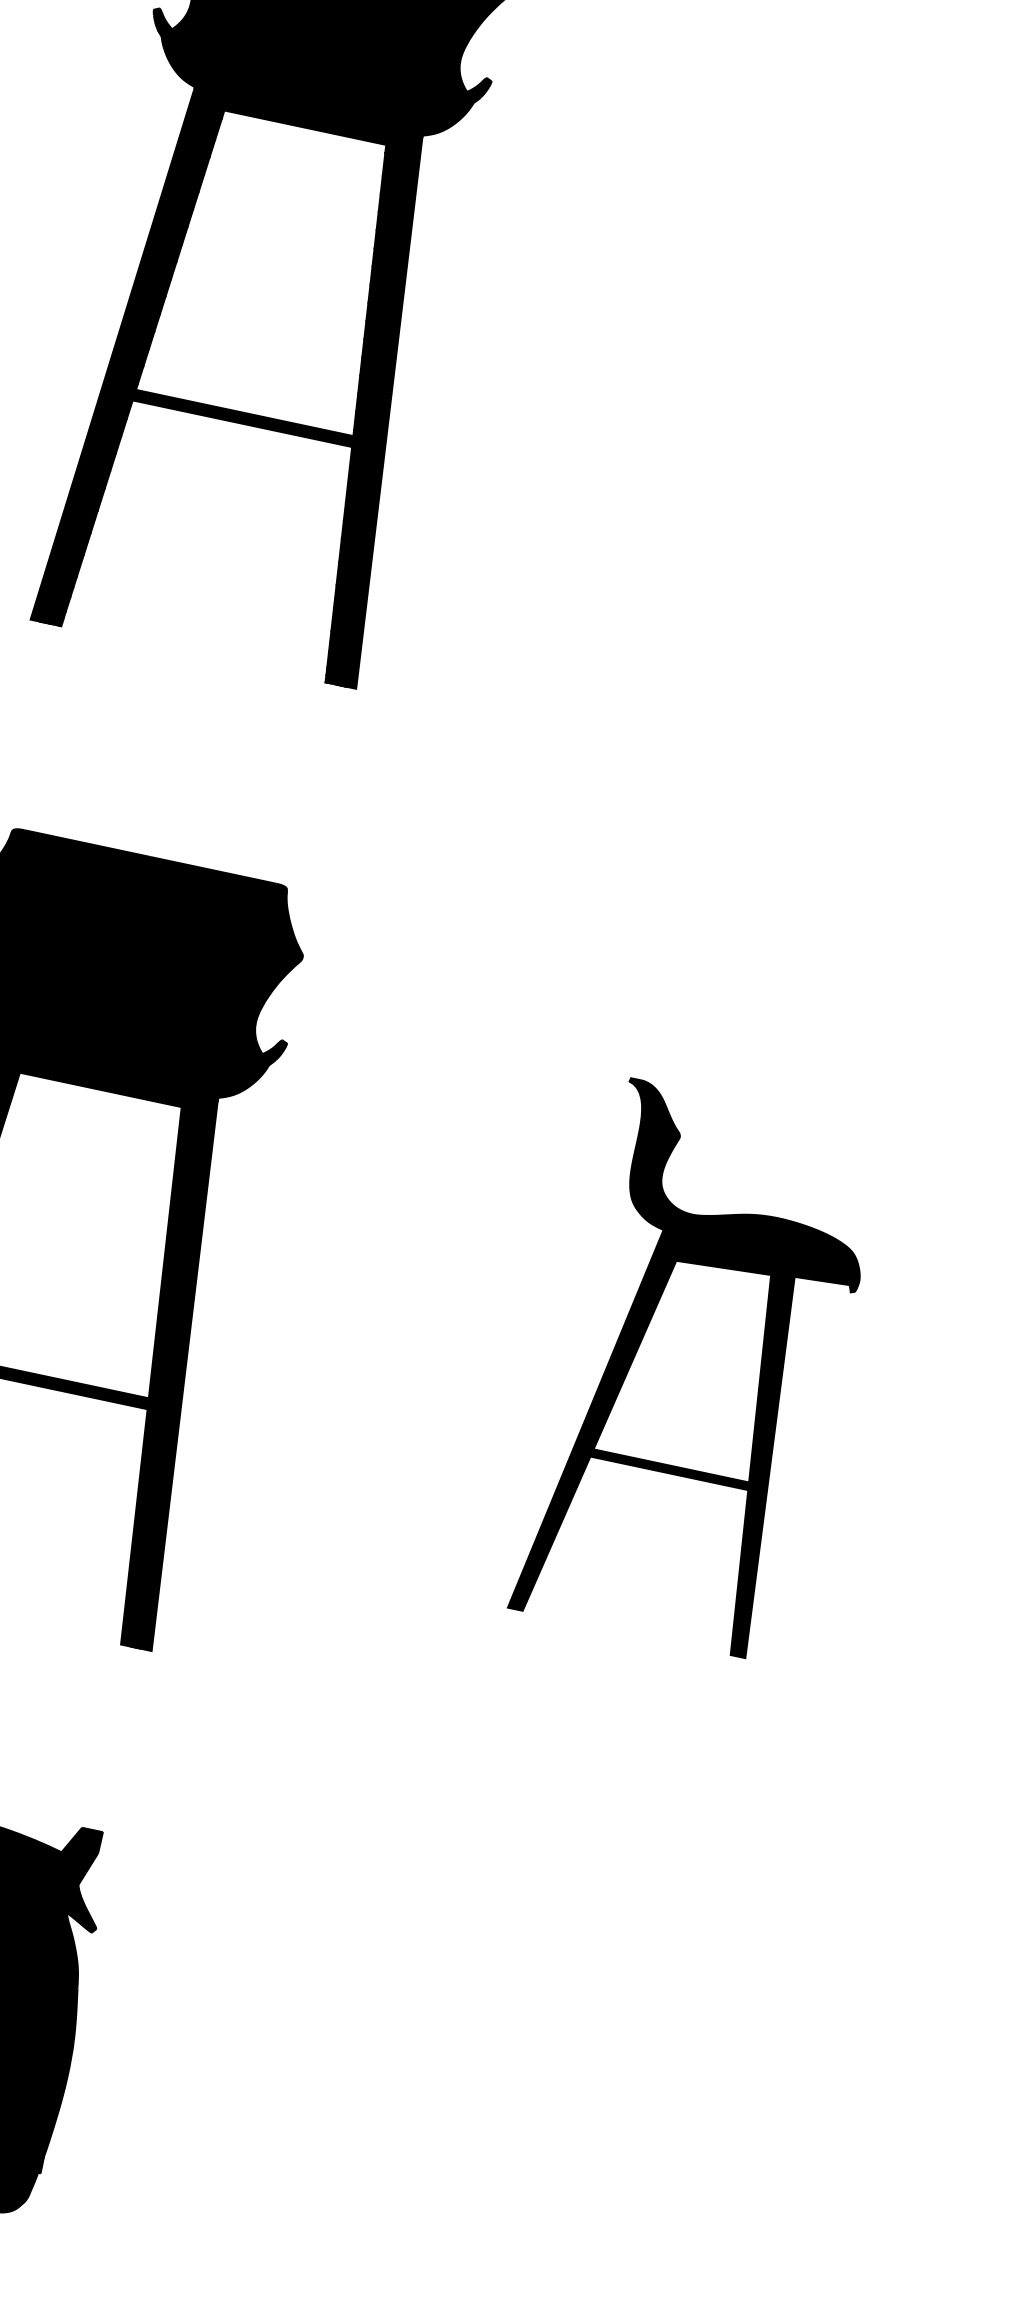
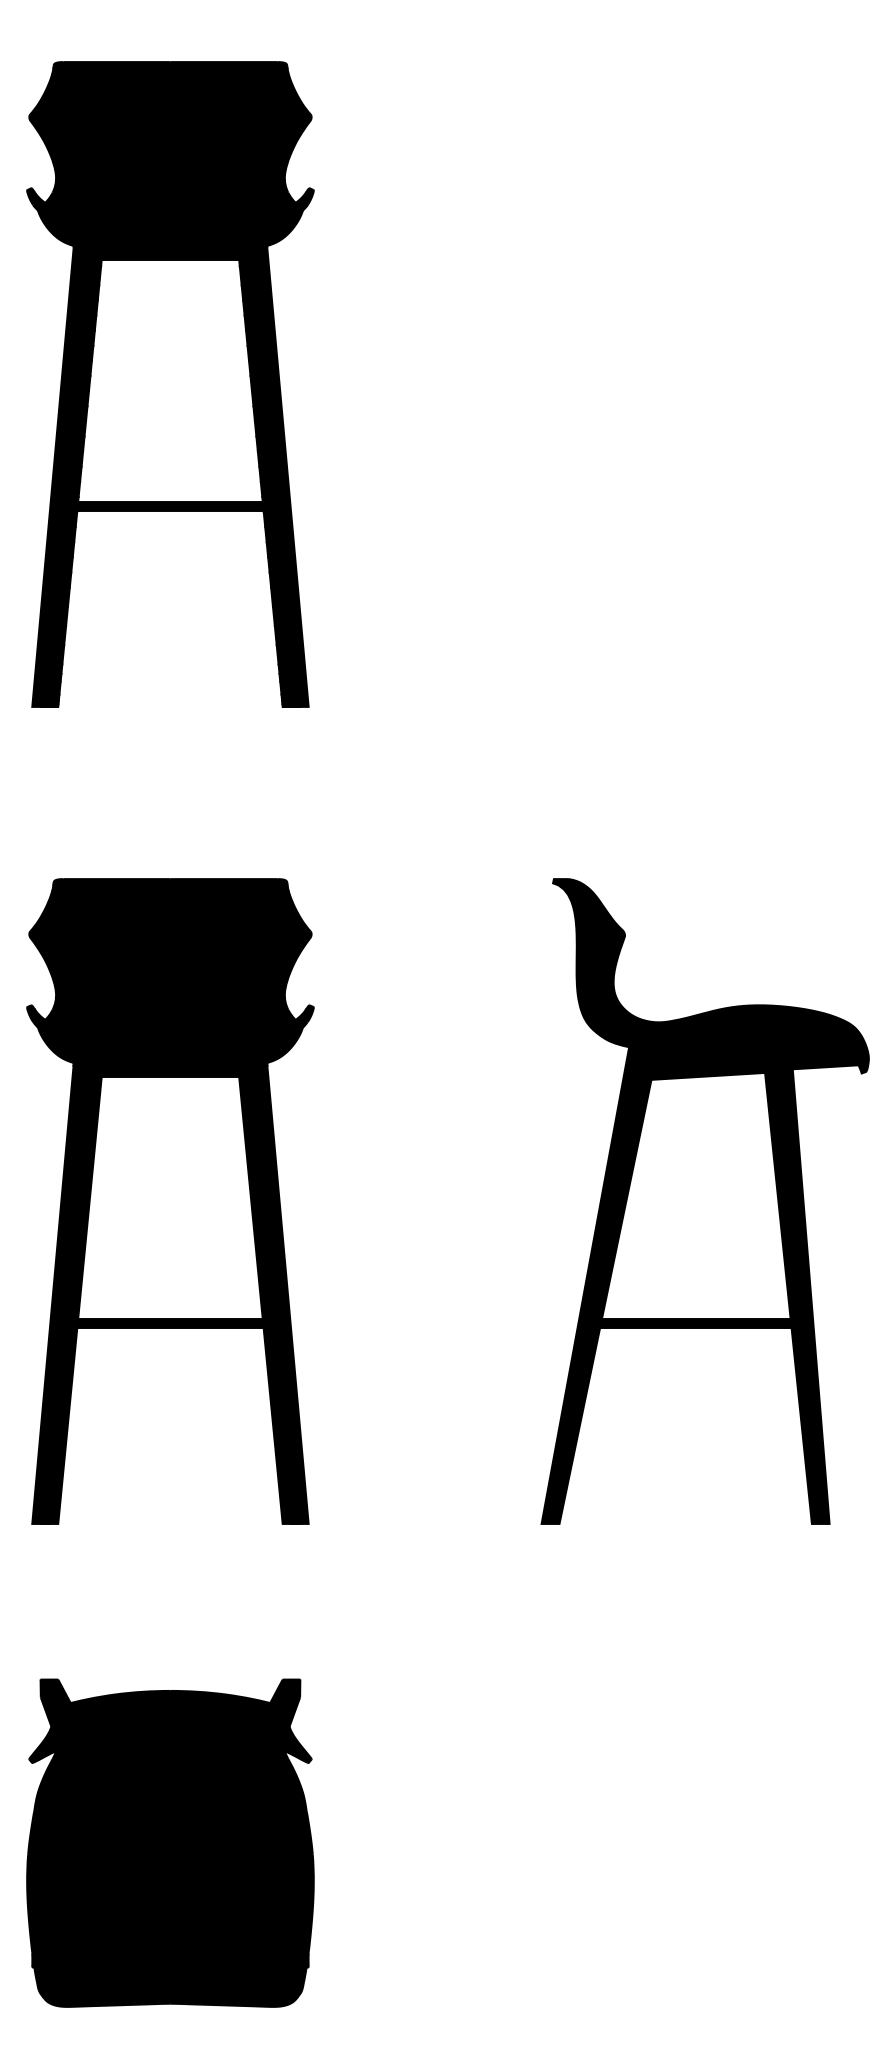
part: (698, 1370) -> (704, 1201), size x1.43

